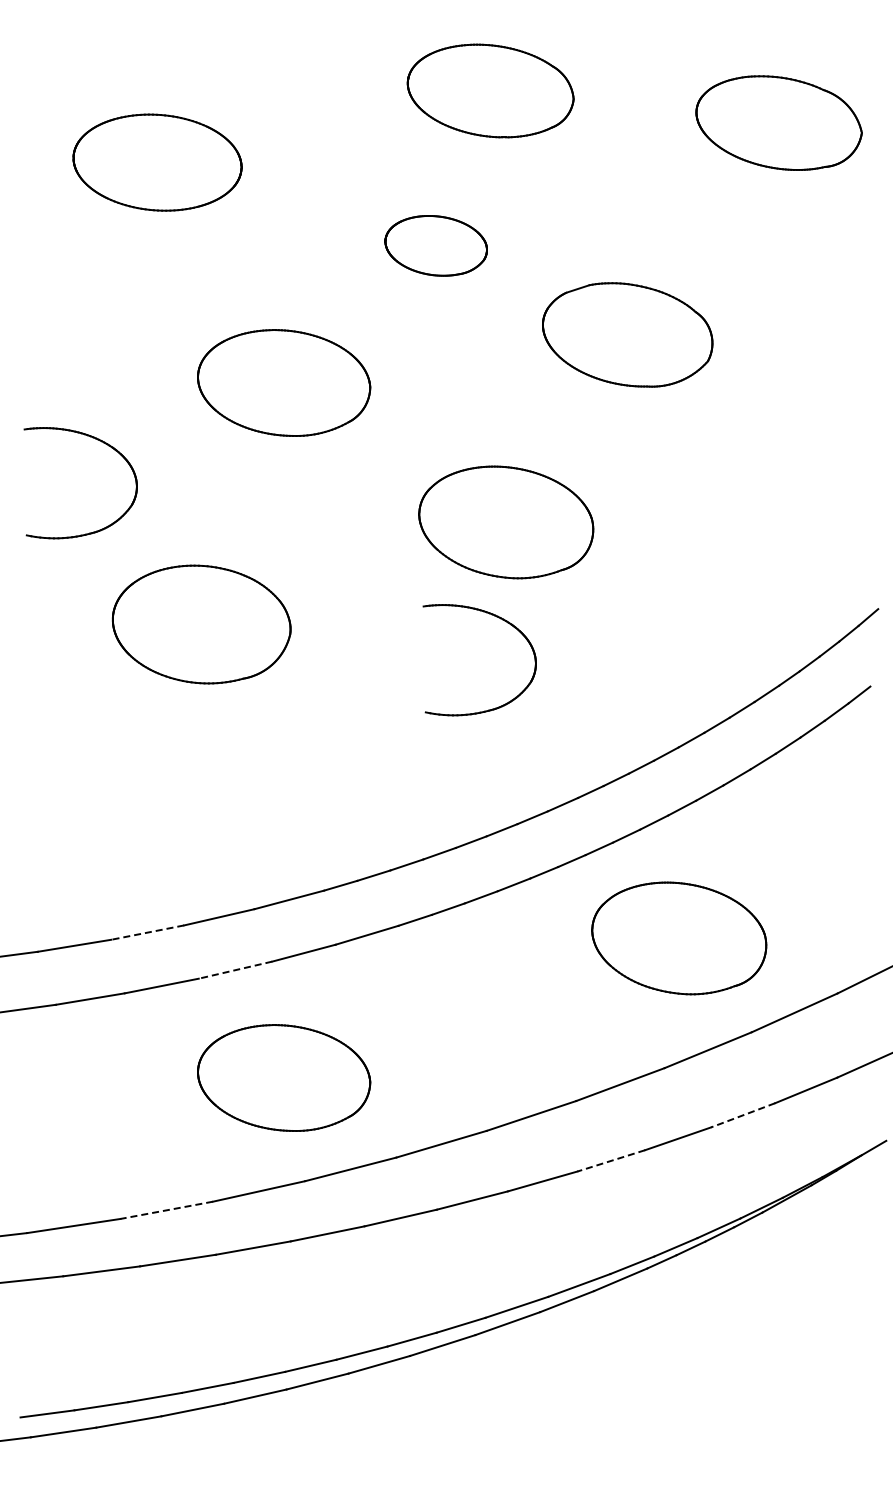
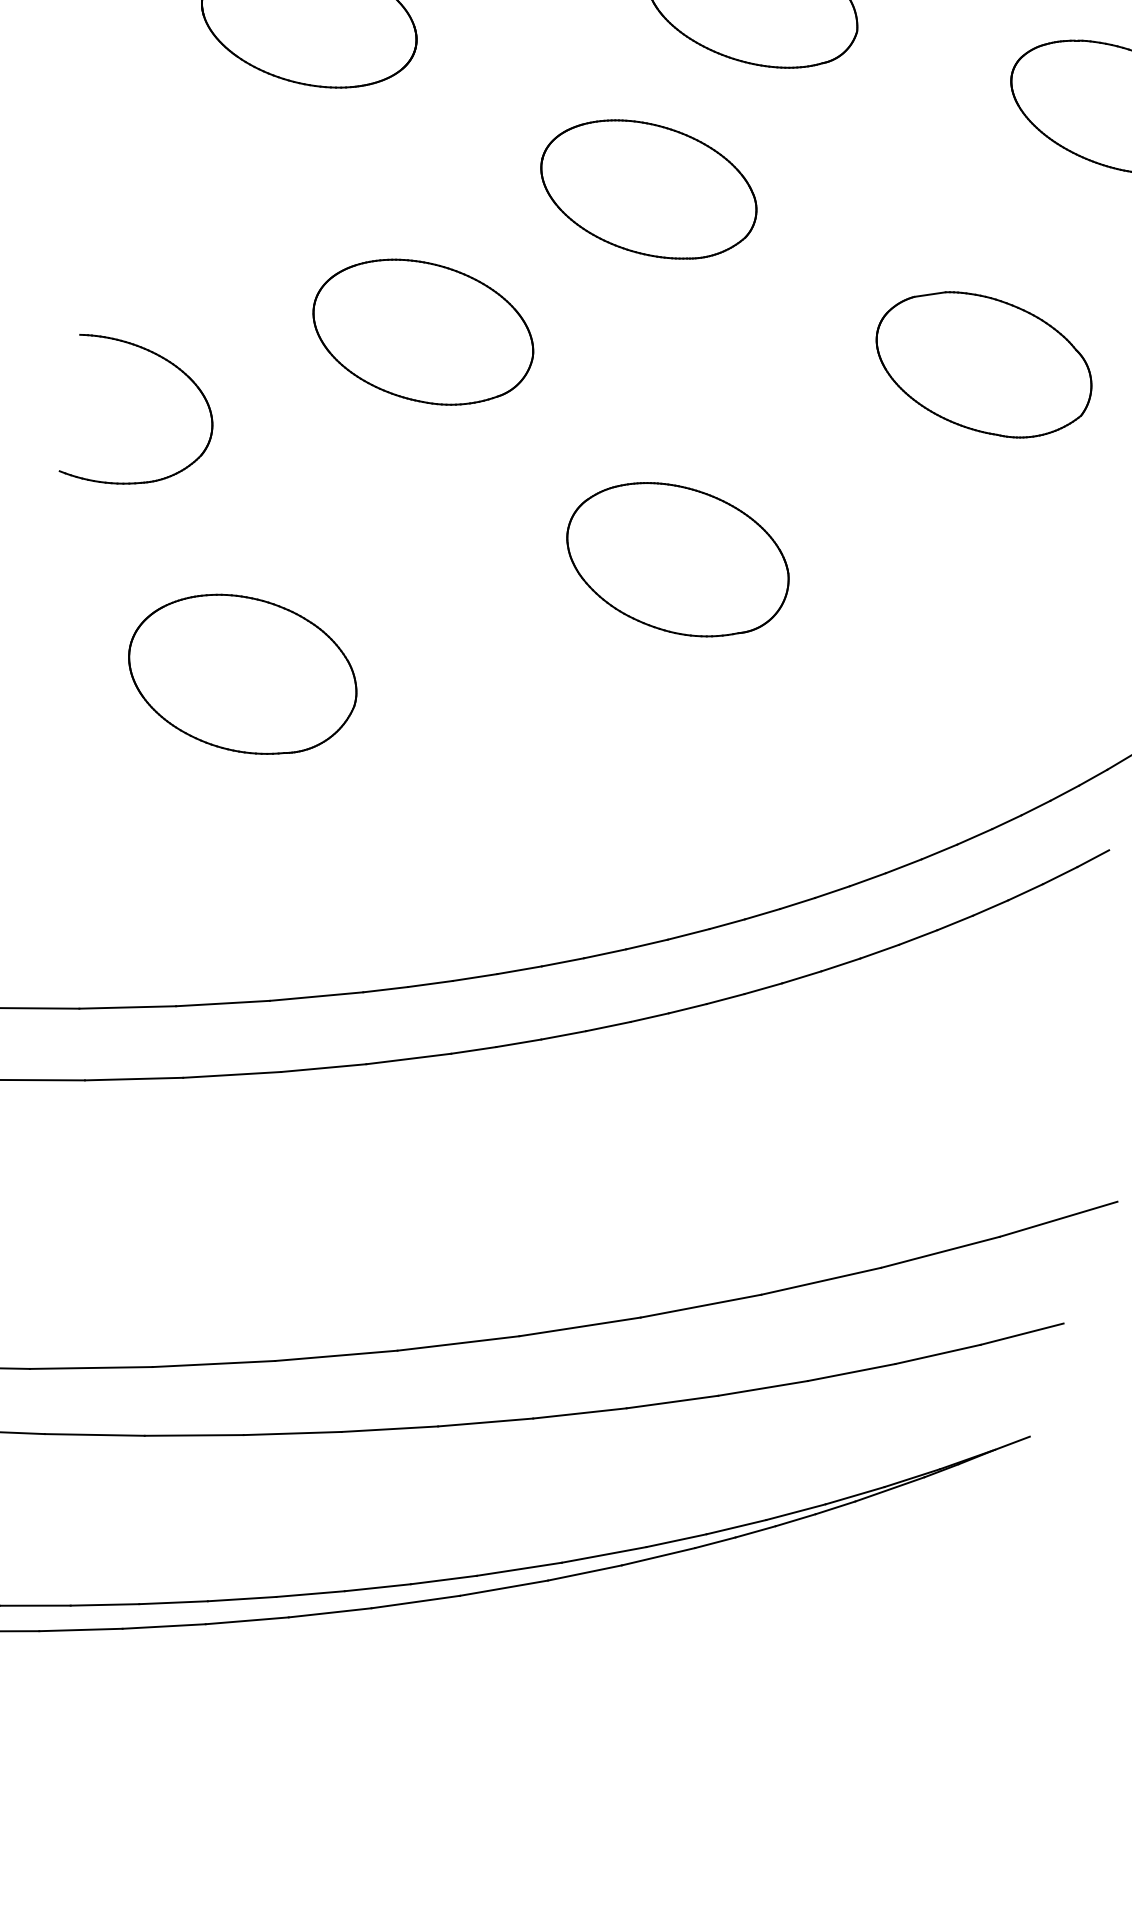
part: (435, 245) -> (647, 188), size x1.67
part: (627, 334) -> (983, 363), moved
part: (500, 619) -> (649, 683), removed
part: (201, 624) -> (242, 674), moved
line: (147, 932) -> (127, 1007), dashed -> solid
part: (679, 938) -> (808, 1131), removed
line: (235, 970) -> (232, 1075), dashed -> solid
part: (284, 1077) -> (271, 1223), removed
line: (742, 1115) -> (850, 1372), dashed -> solid
line: (611, 1160) -> (672, 1401), dashed -> solid
line: (166, 1210) -> (90, 1368), dashed -> solid

